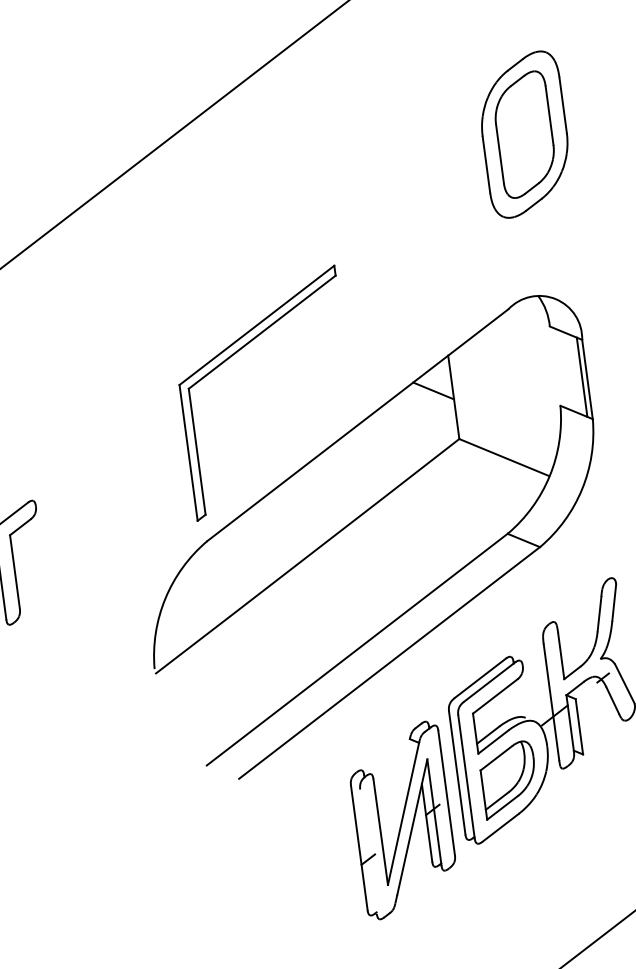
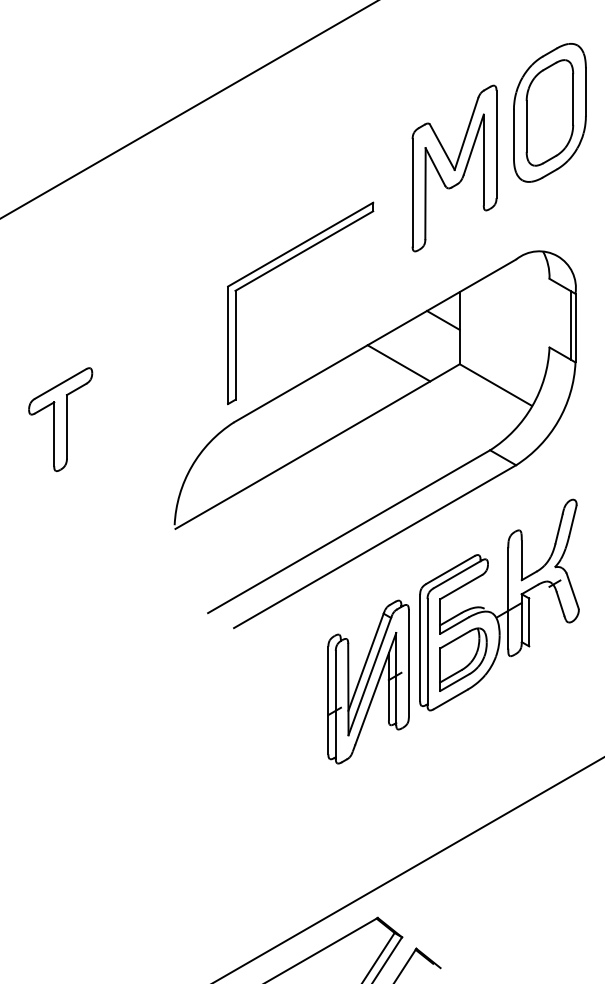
part: (423, 213) -> (454, 168), added
line: (388, 447) -> (398, 363), added
line: (396, 797) -> (365, 661), added
line: (368, 851) -> (335, 704), added

